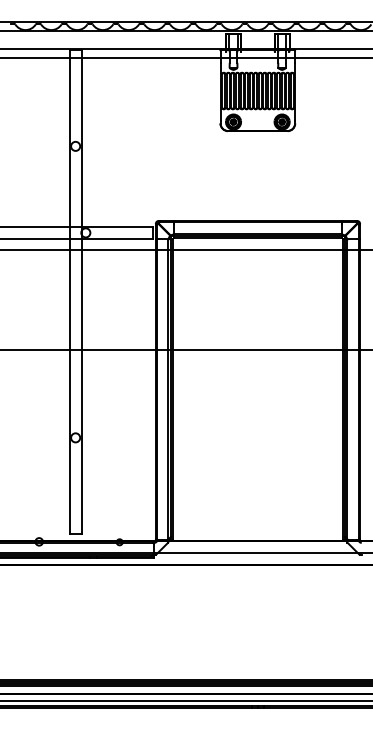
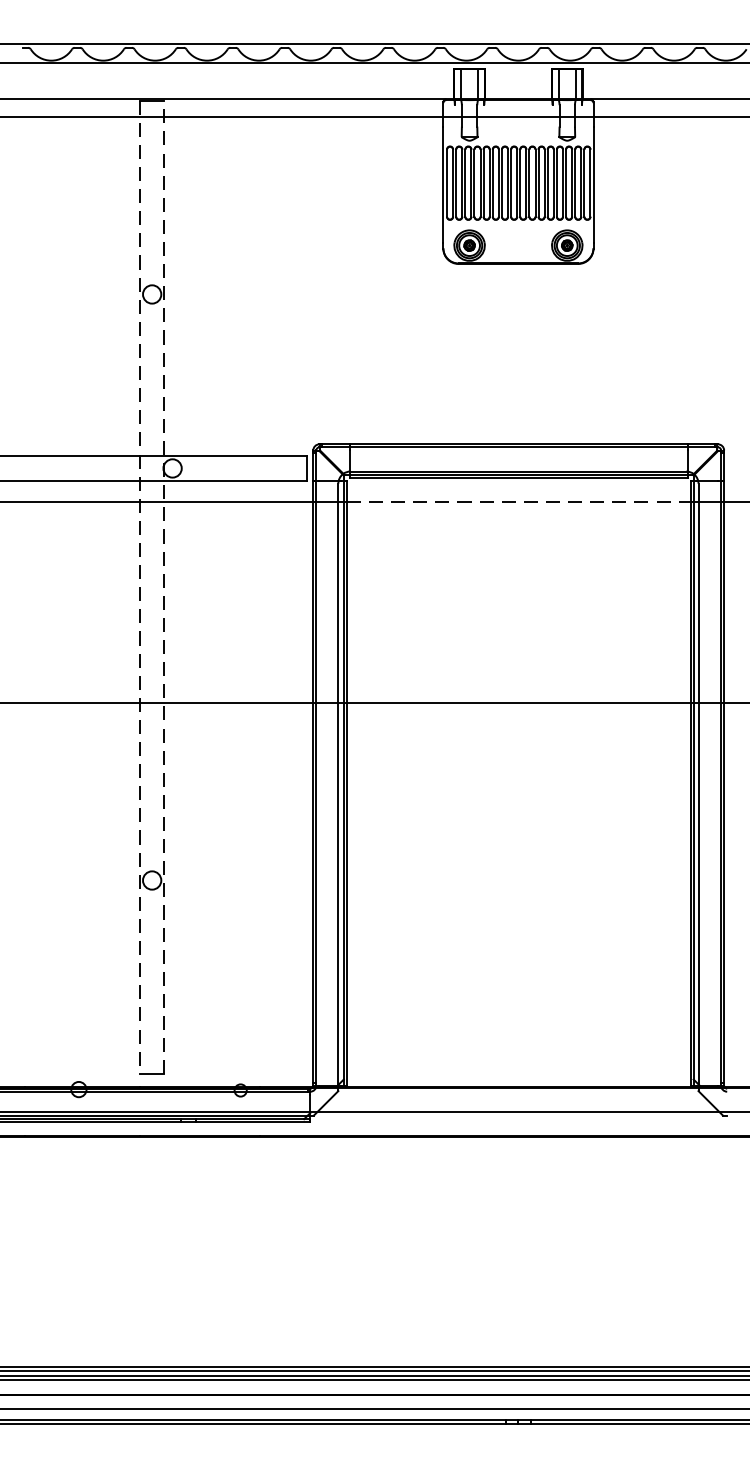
line: (258, 249) -> (519, 501), solid -> dashed
line: (81, 291) -> (163, 586), solid -> dashed
line: (69, 292) -> (139, 588), solid -> dashed

